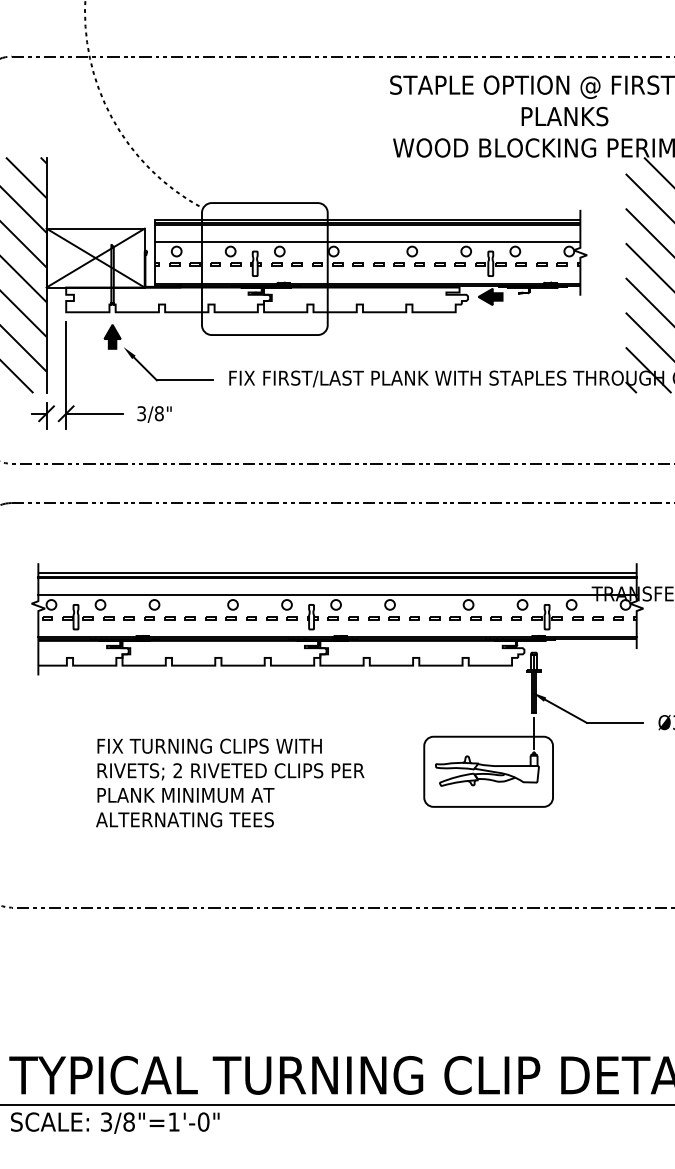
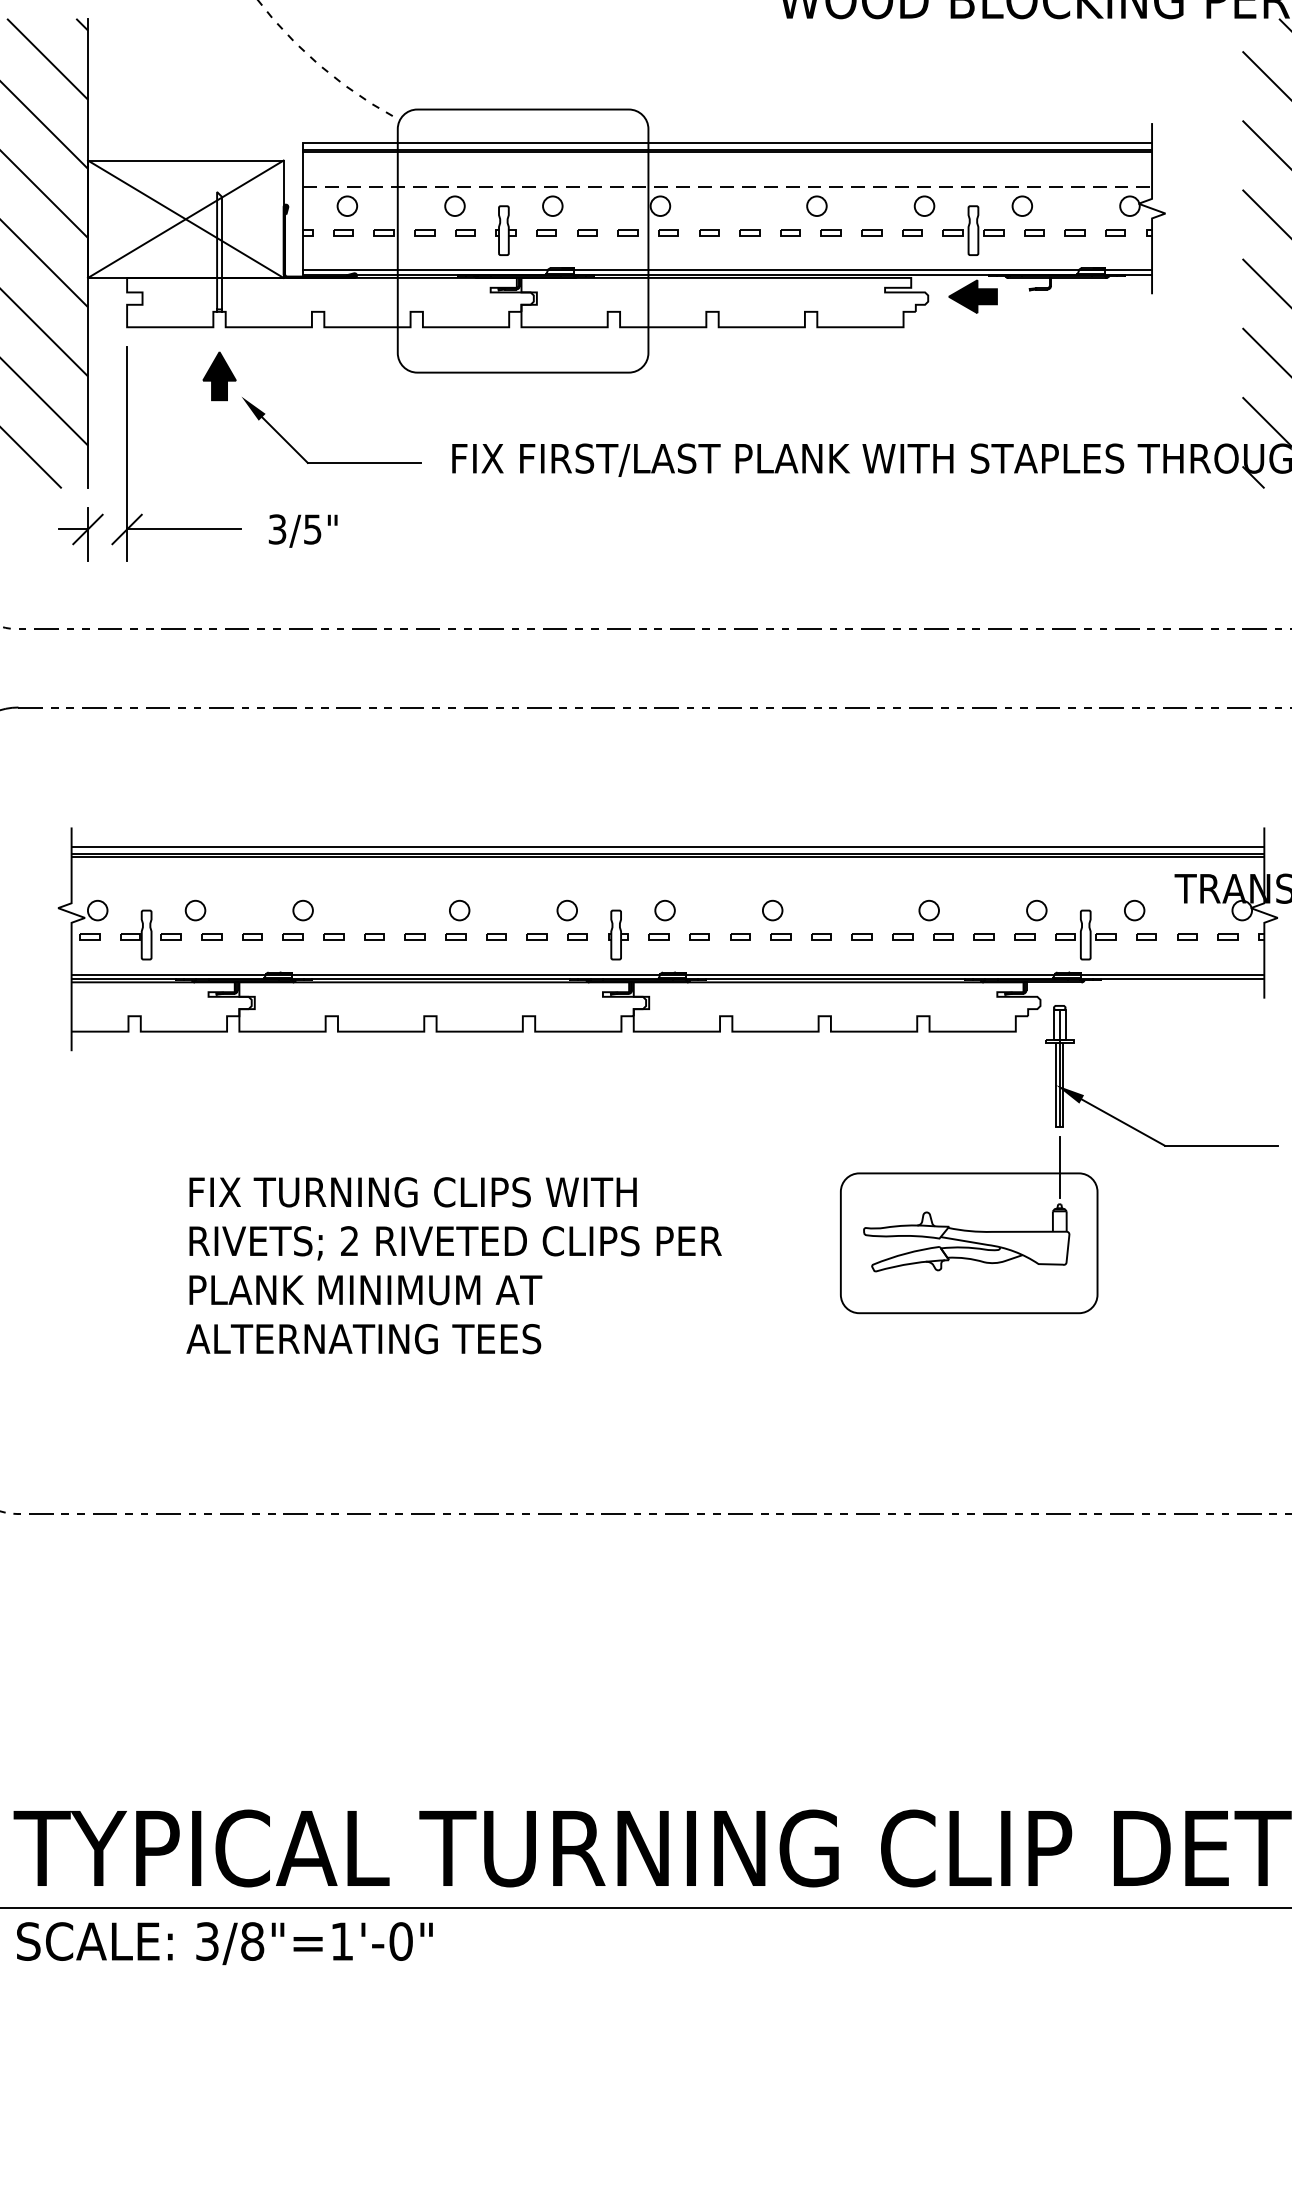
line: (367, 241) -> (727, 186), solid -> dashed
text: (158, 413) -> (311, 529), 3/8" -> 3/5"
line: (337, 595) -> (667, 891), removed

